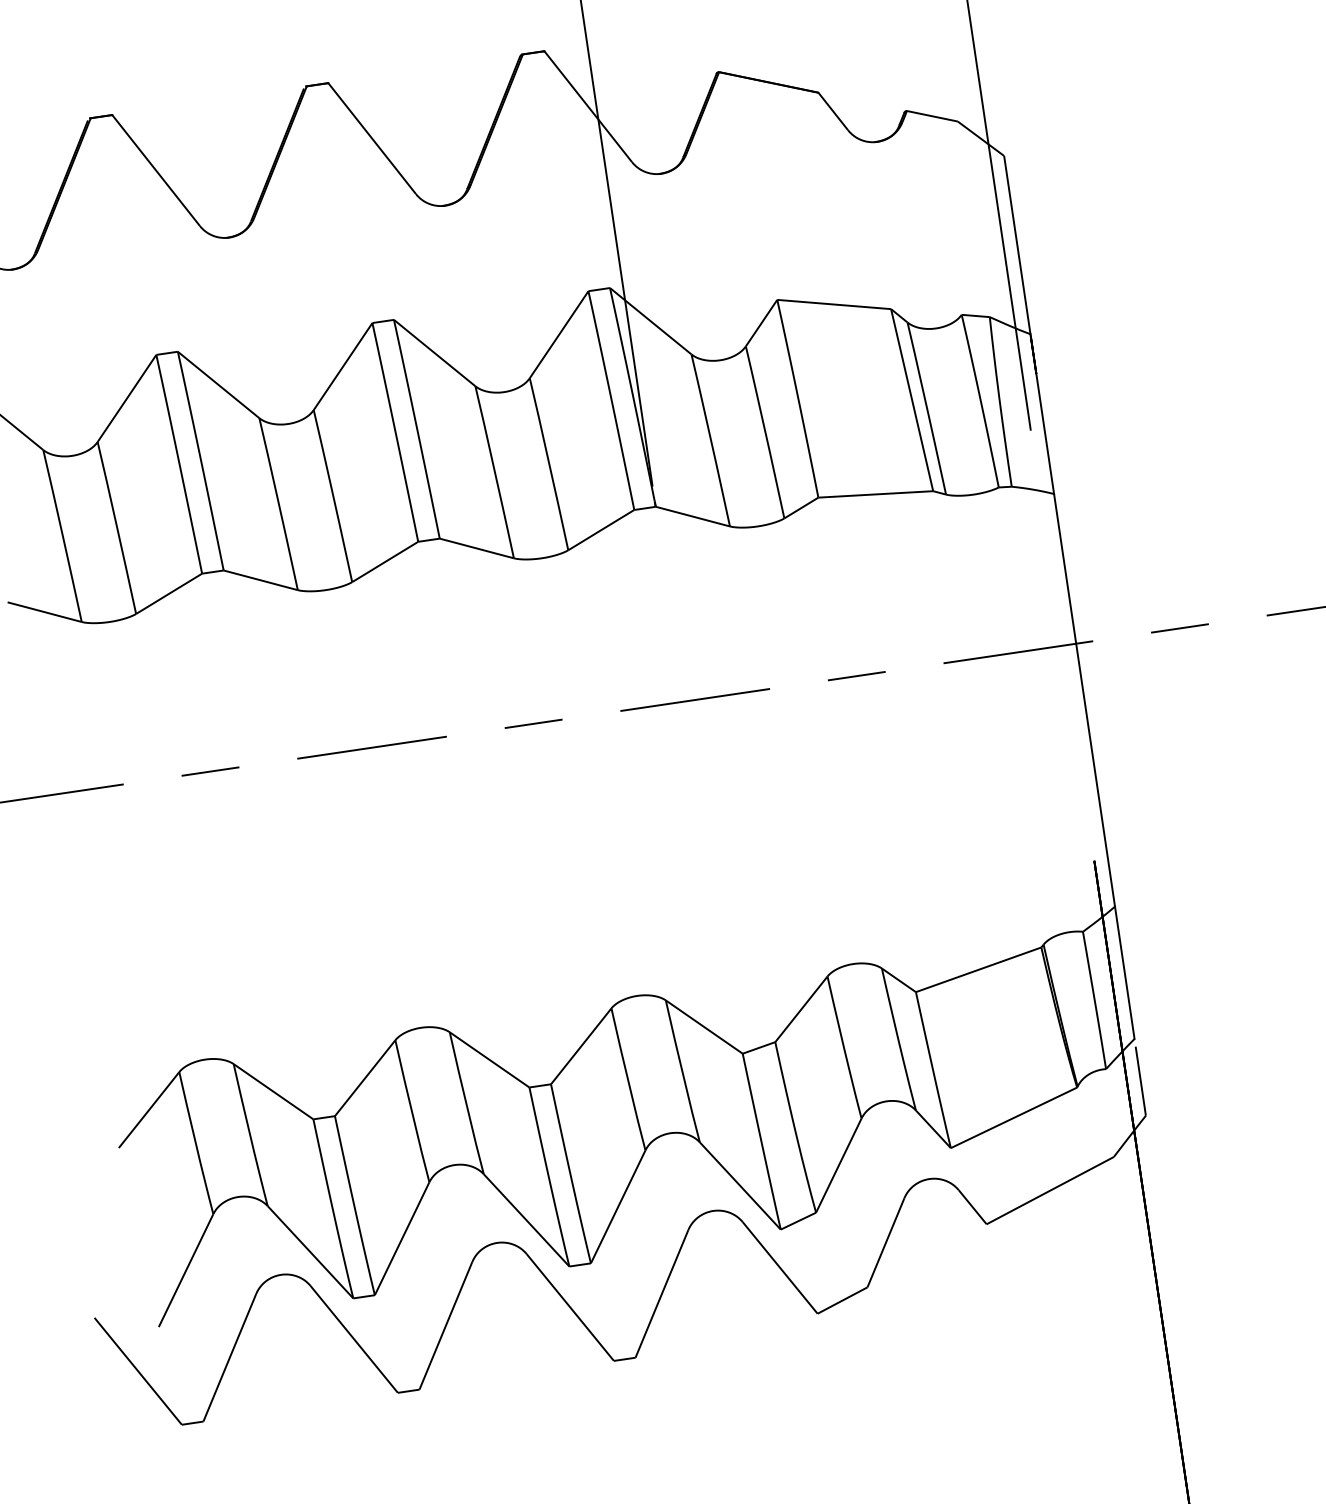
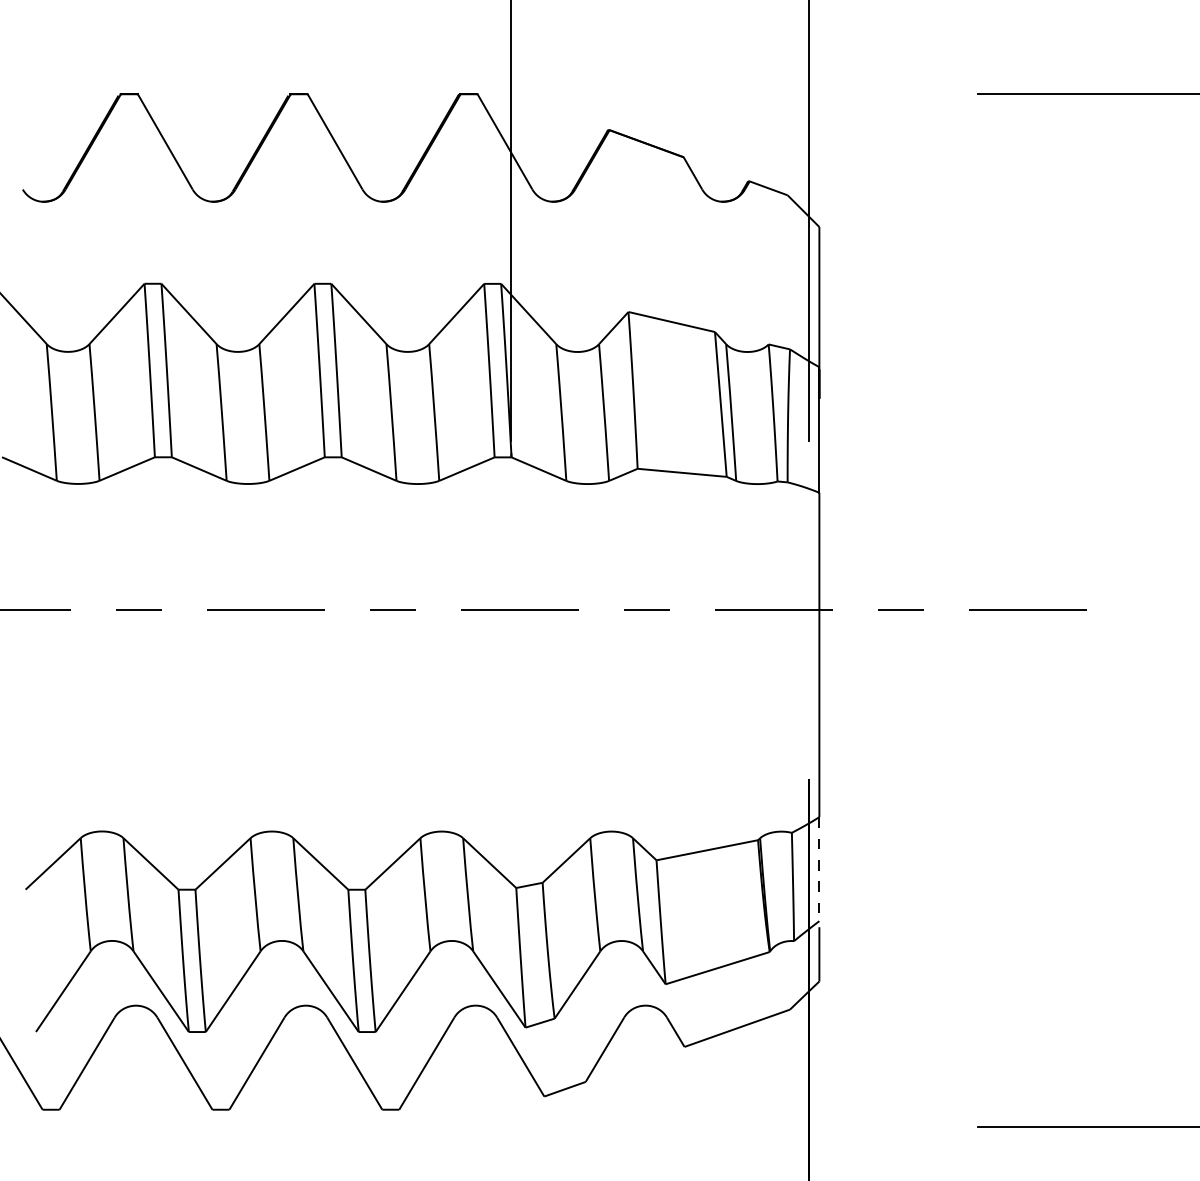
line: (1124, 973) -> (819, 869), solid -> dashed

